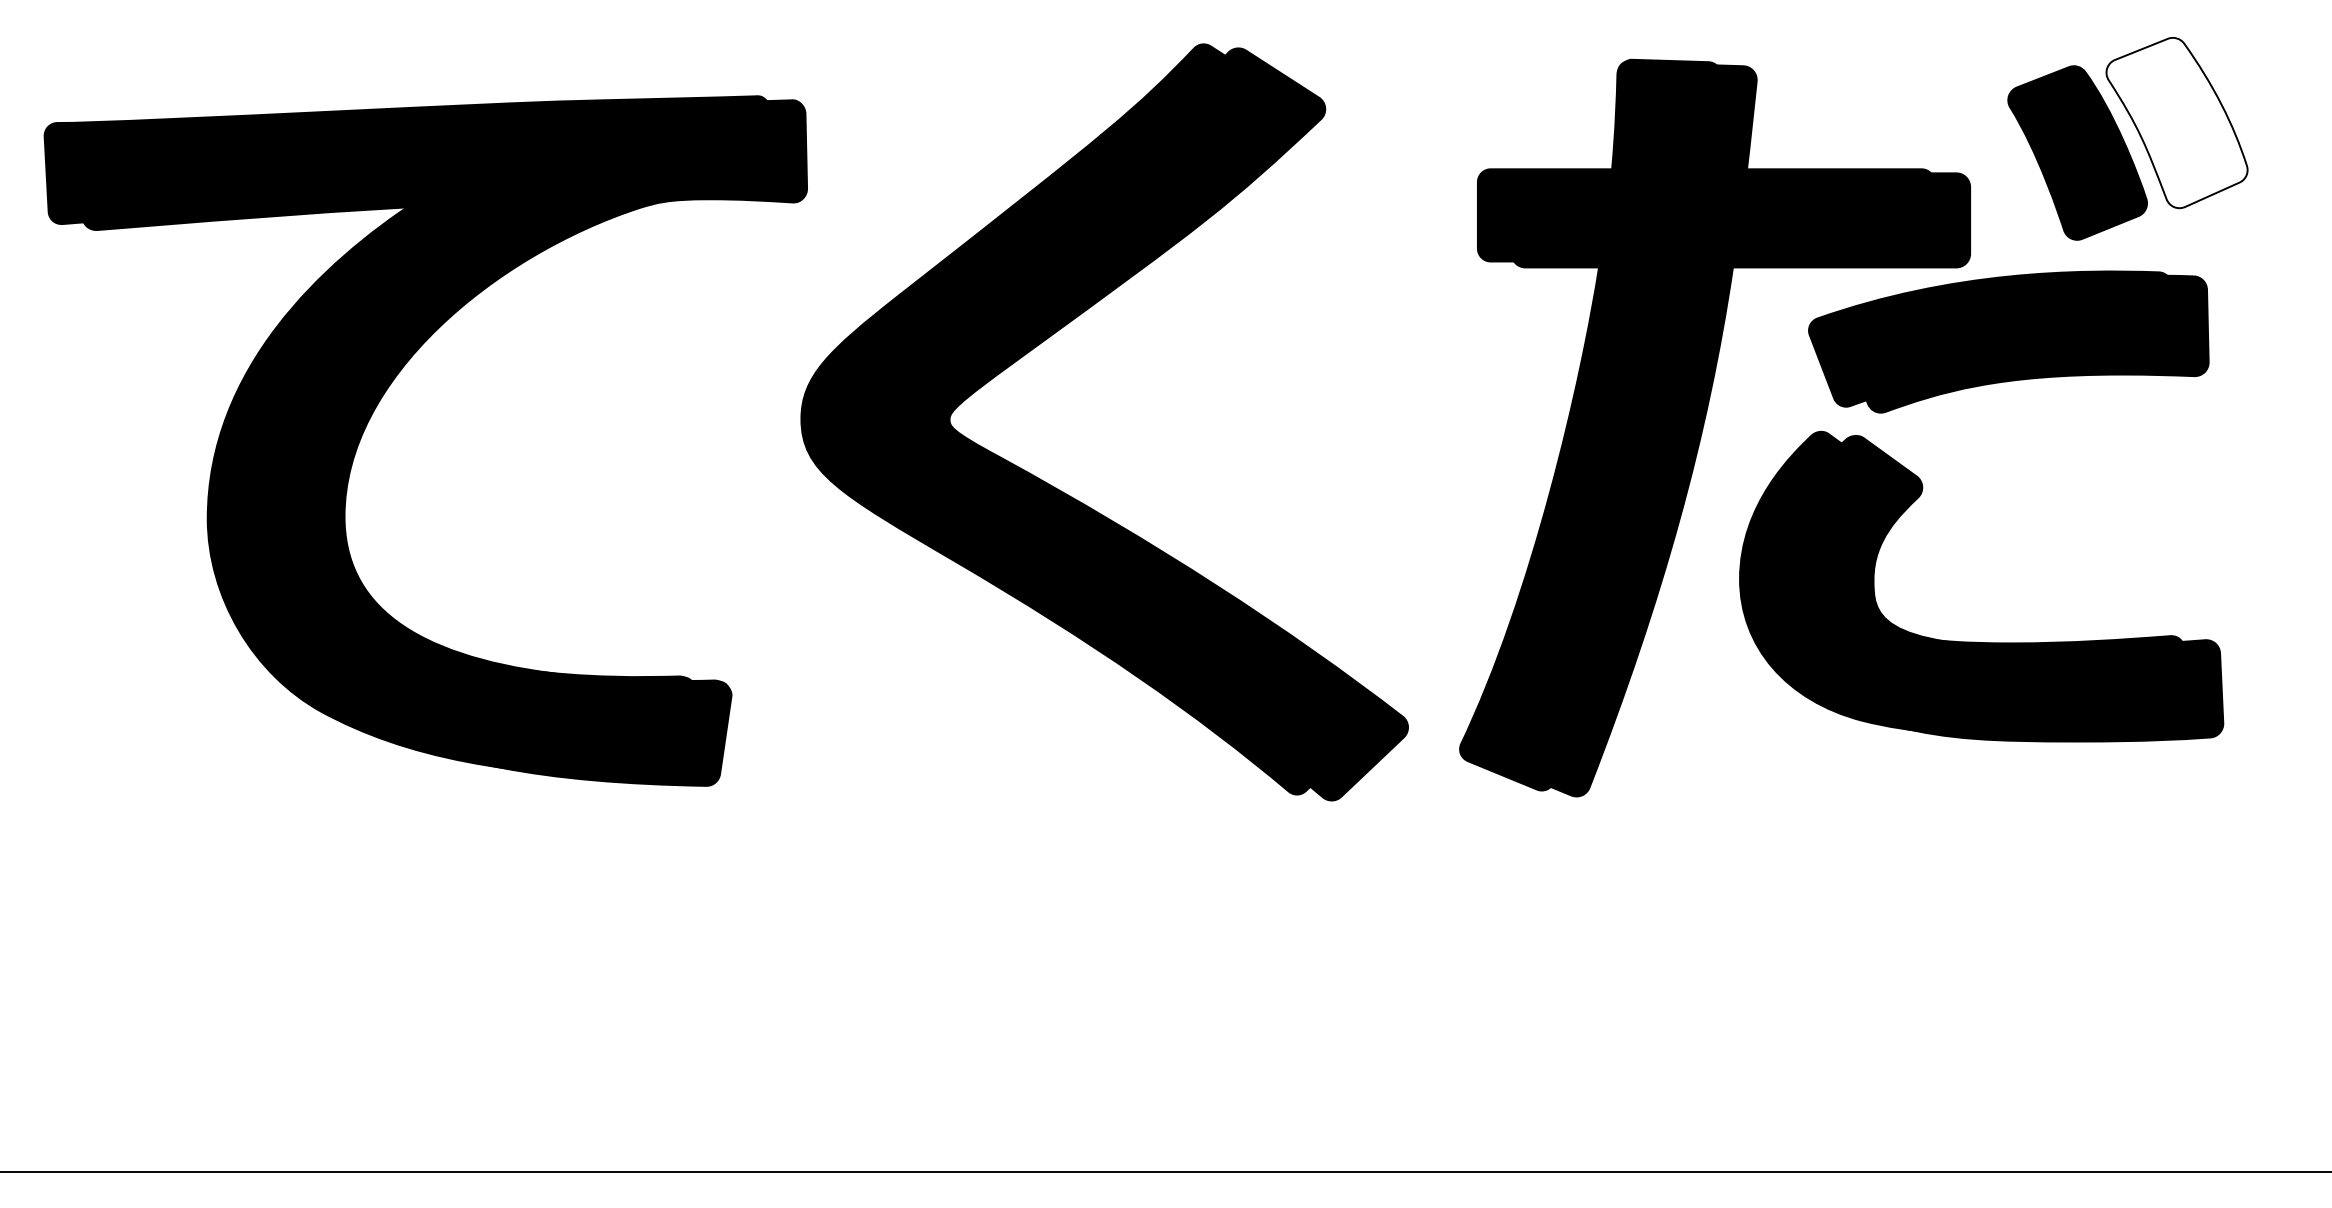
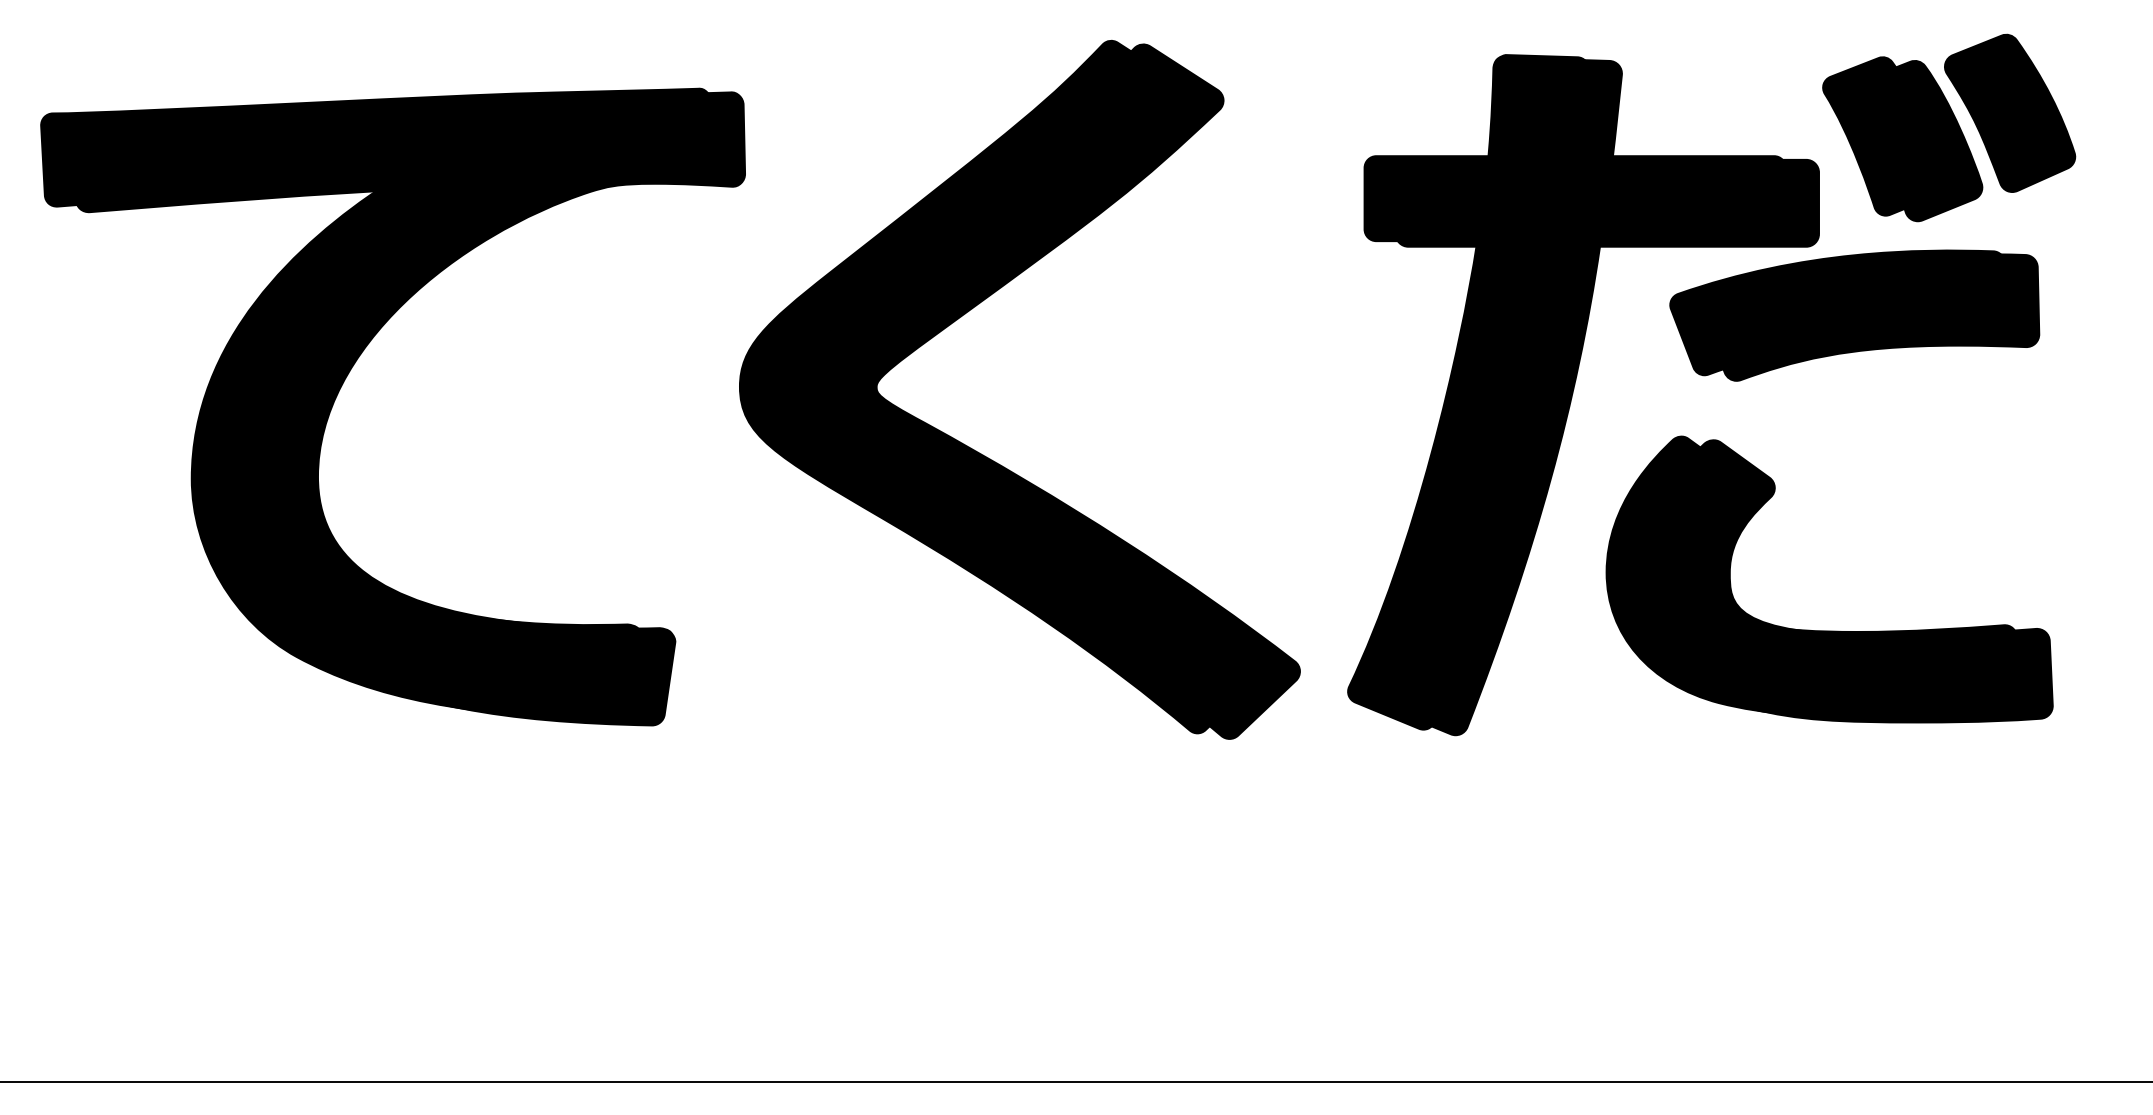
fill: (2176, 123) -> (2009, 113), added
fill: (2043, 148) -> (1886, 136), added
part: (1981, 641) -> (1829, 630), moved

